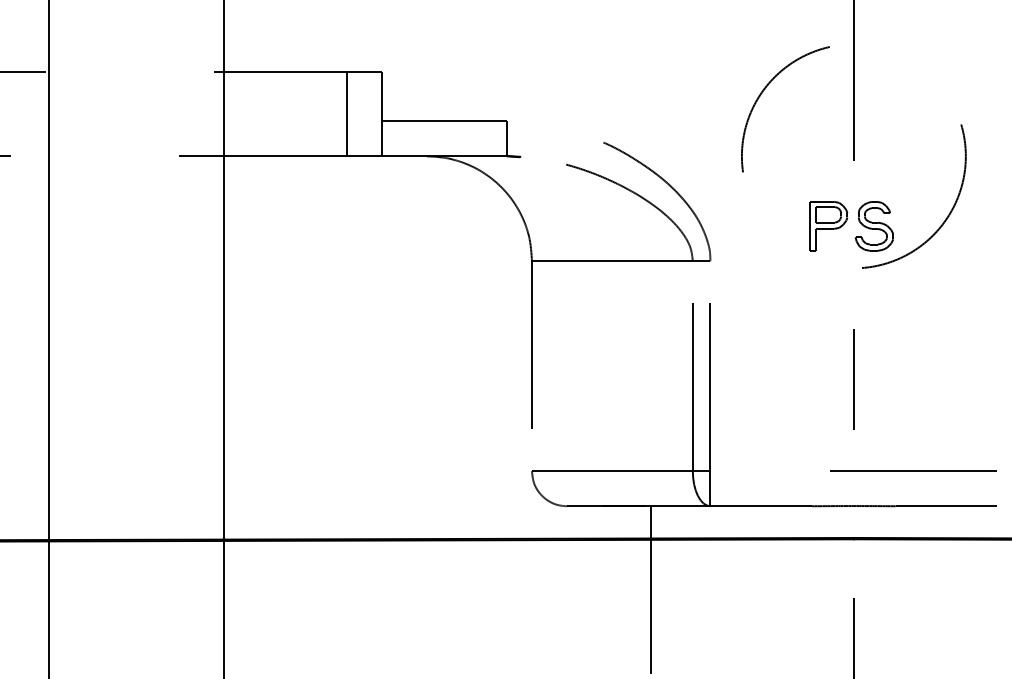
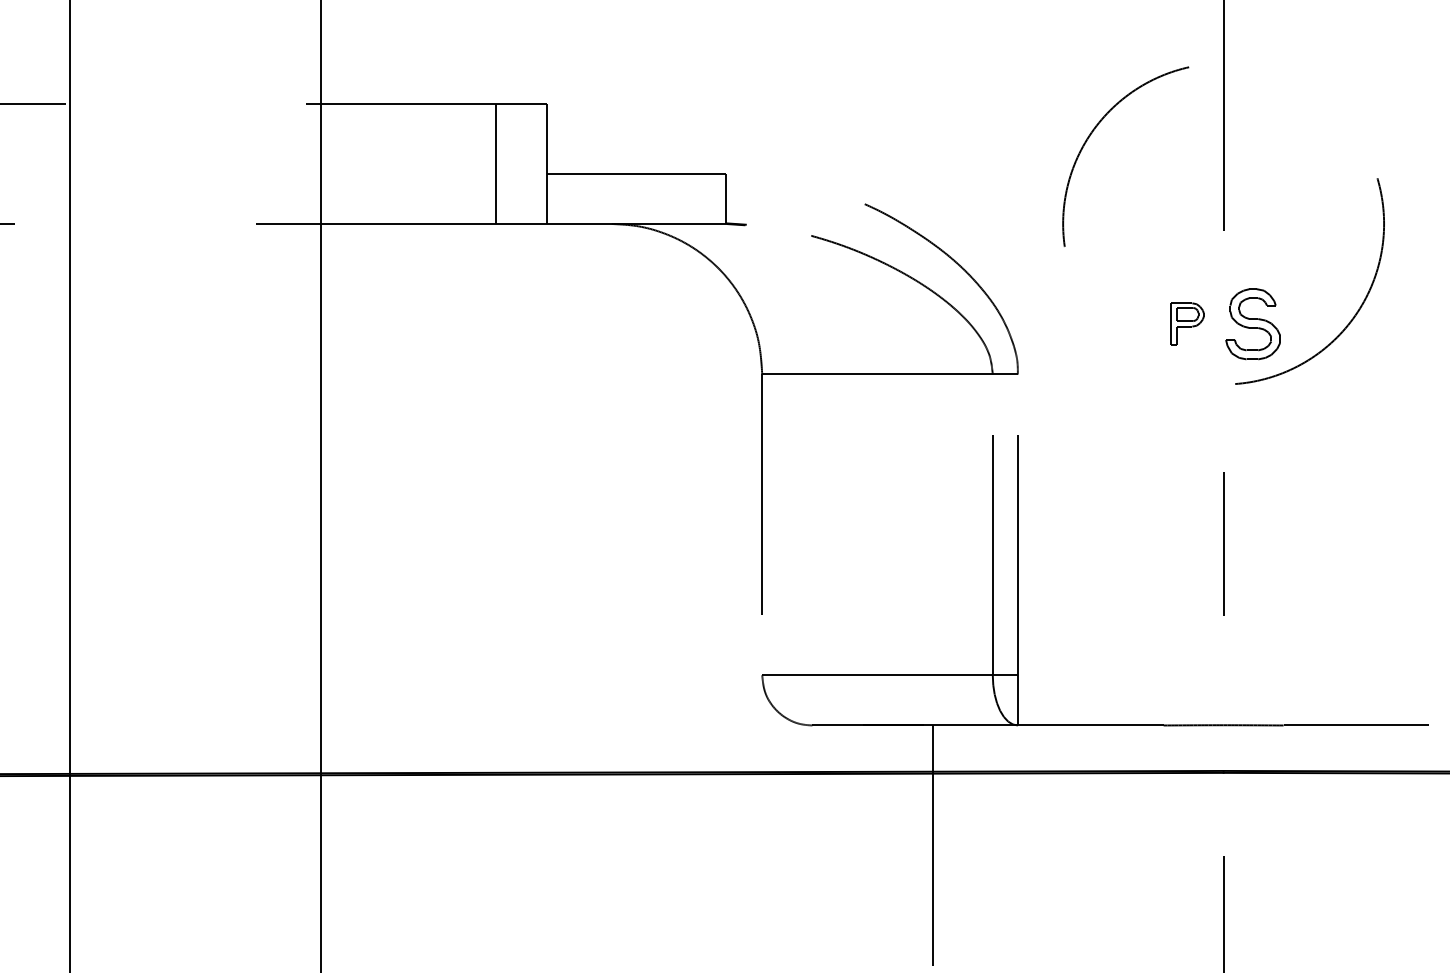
part: (828, 226) -> (1187, 324), size x0.6
line: (913, 470) -> (1309, 674), removed

